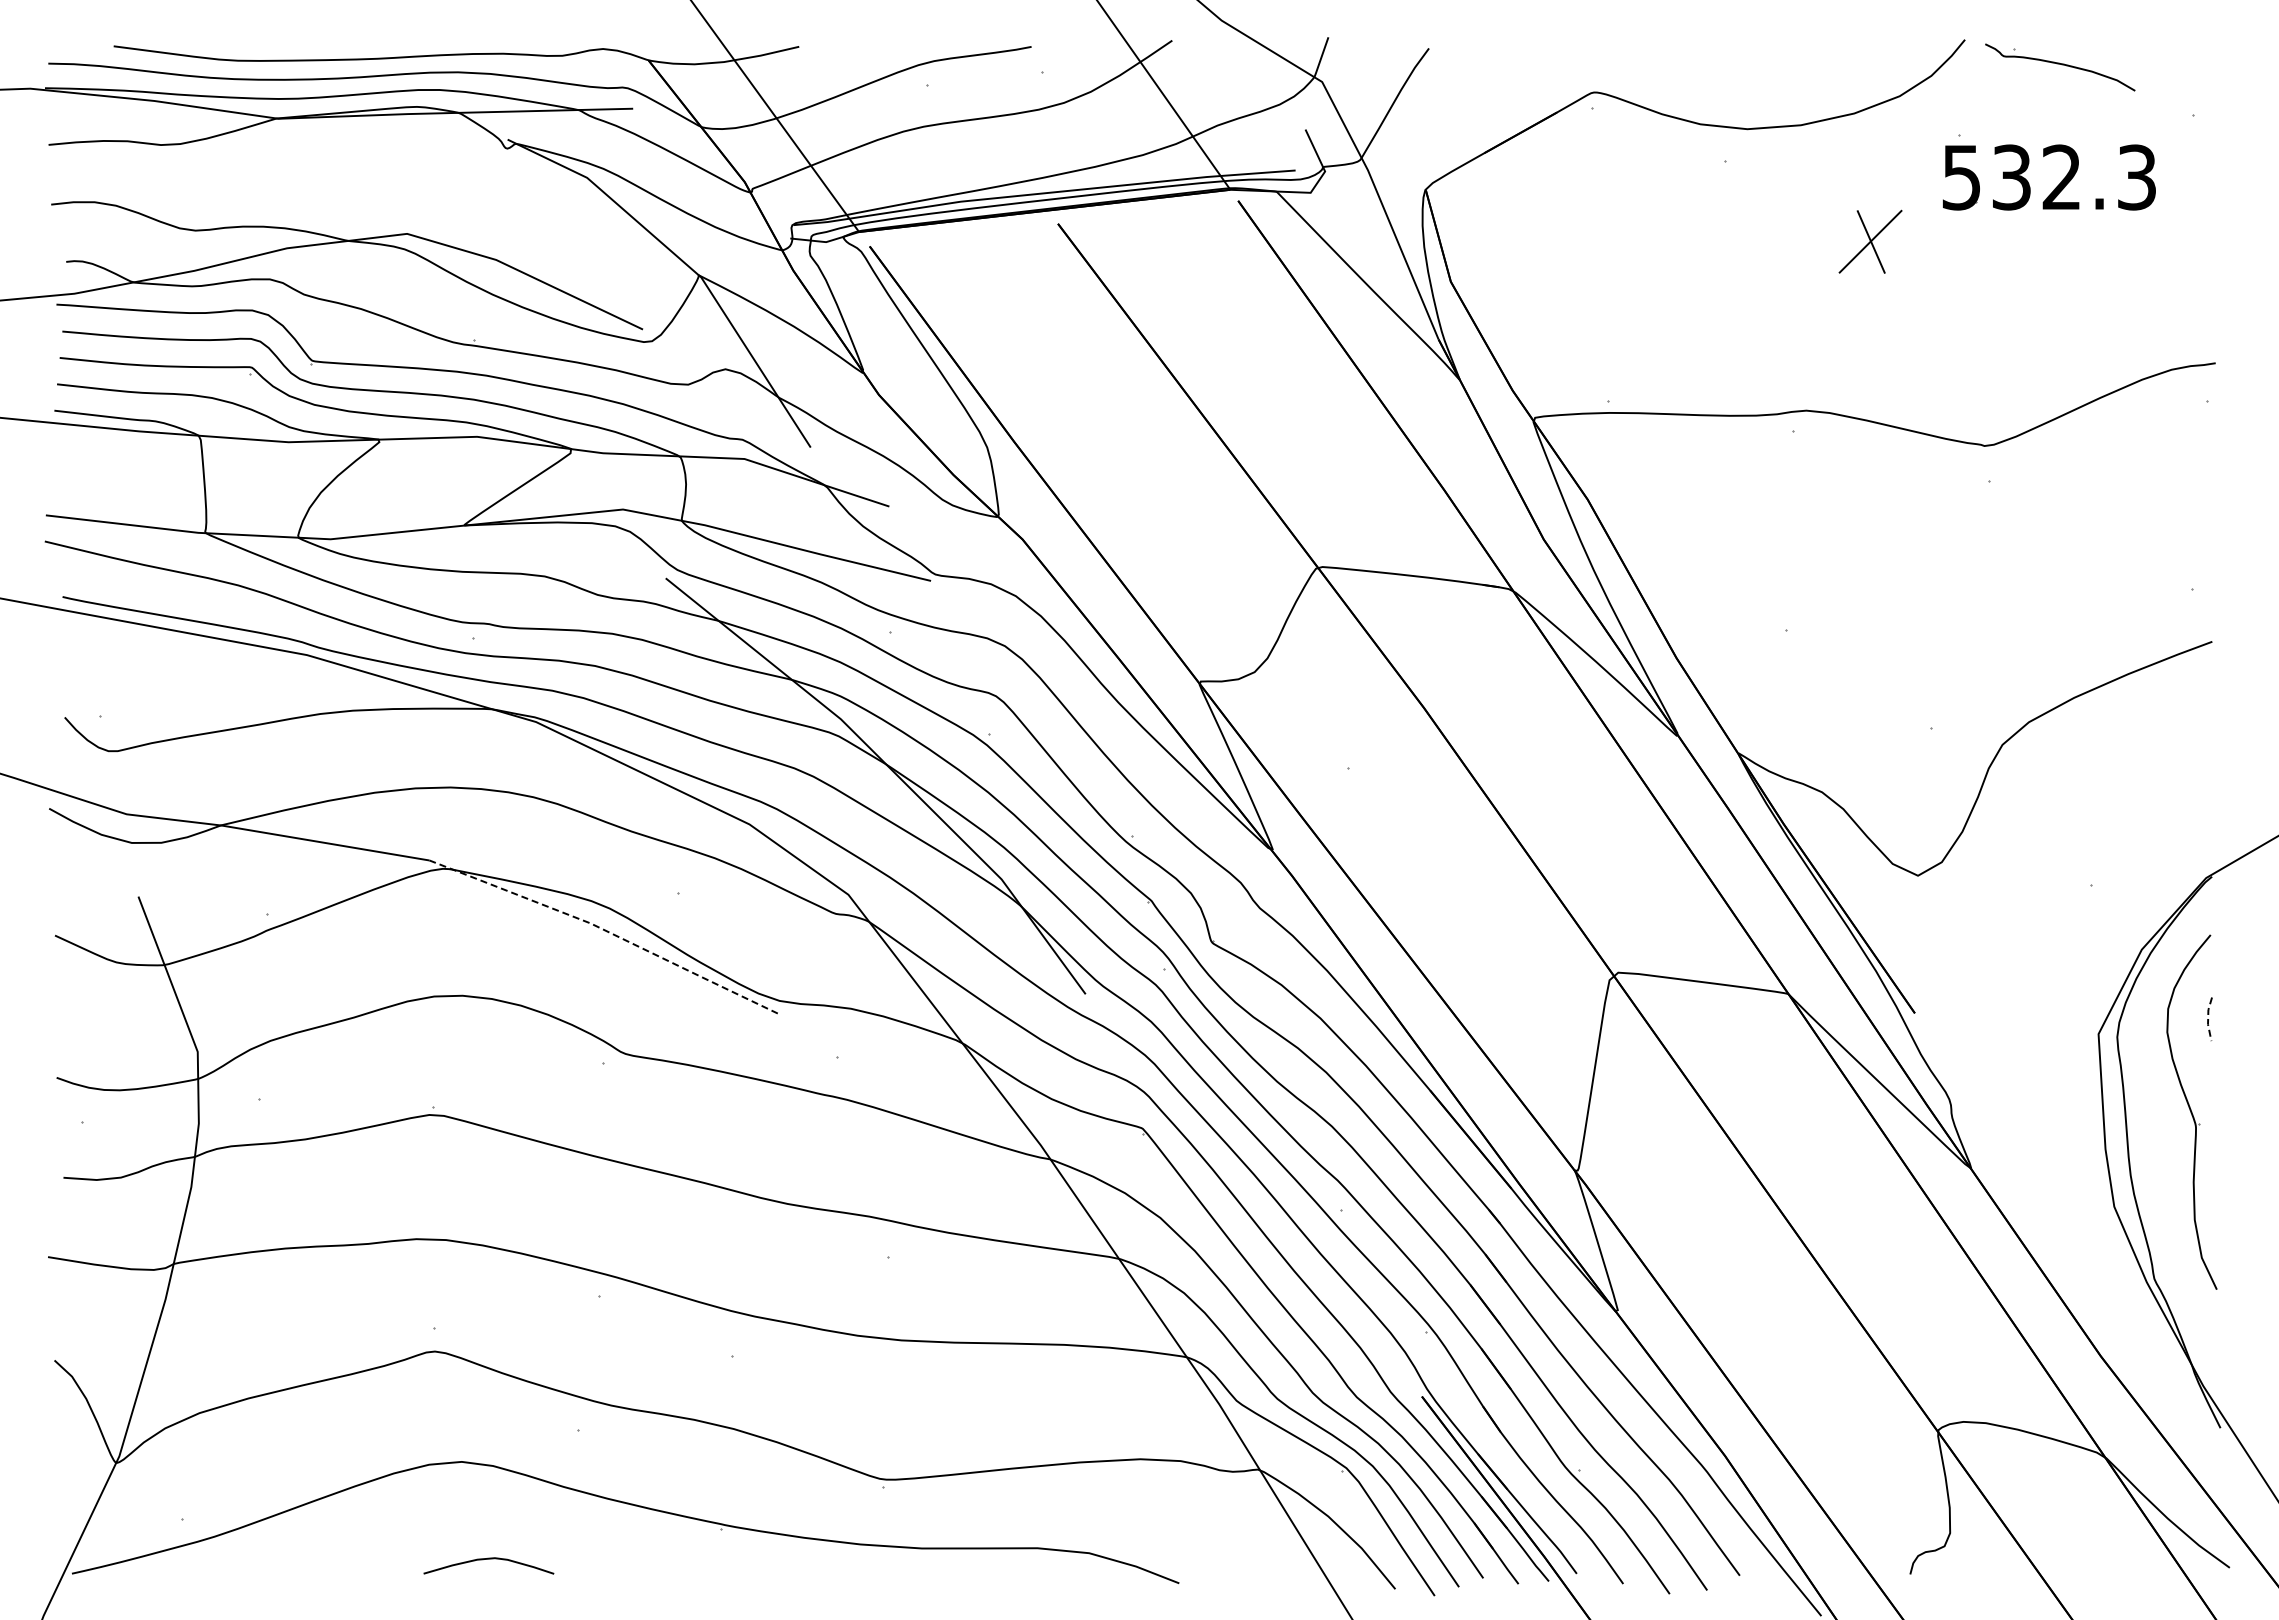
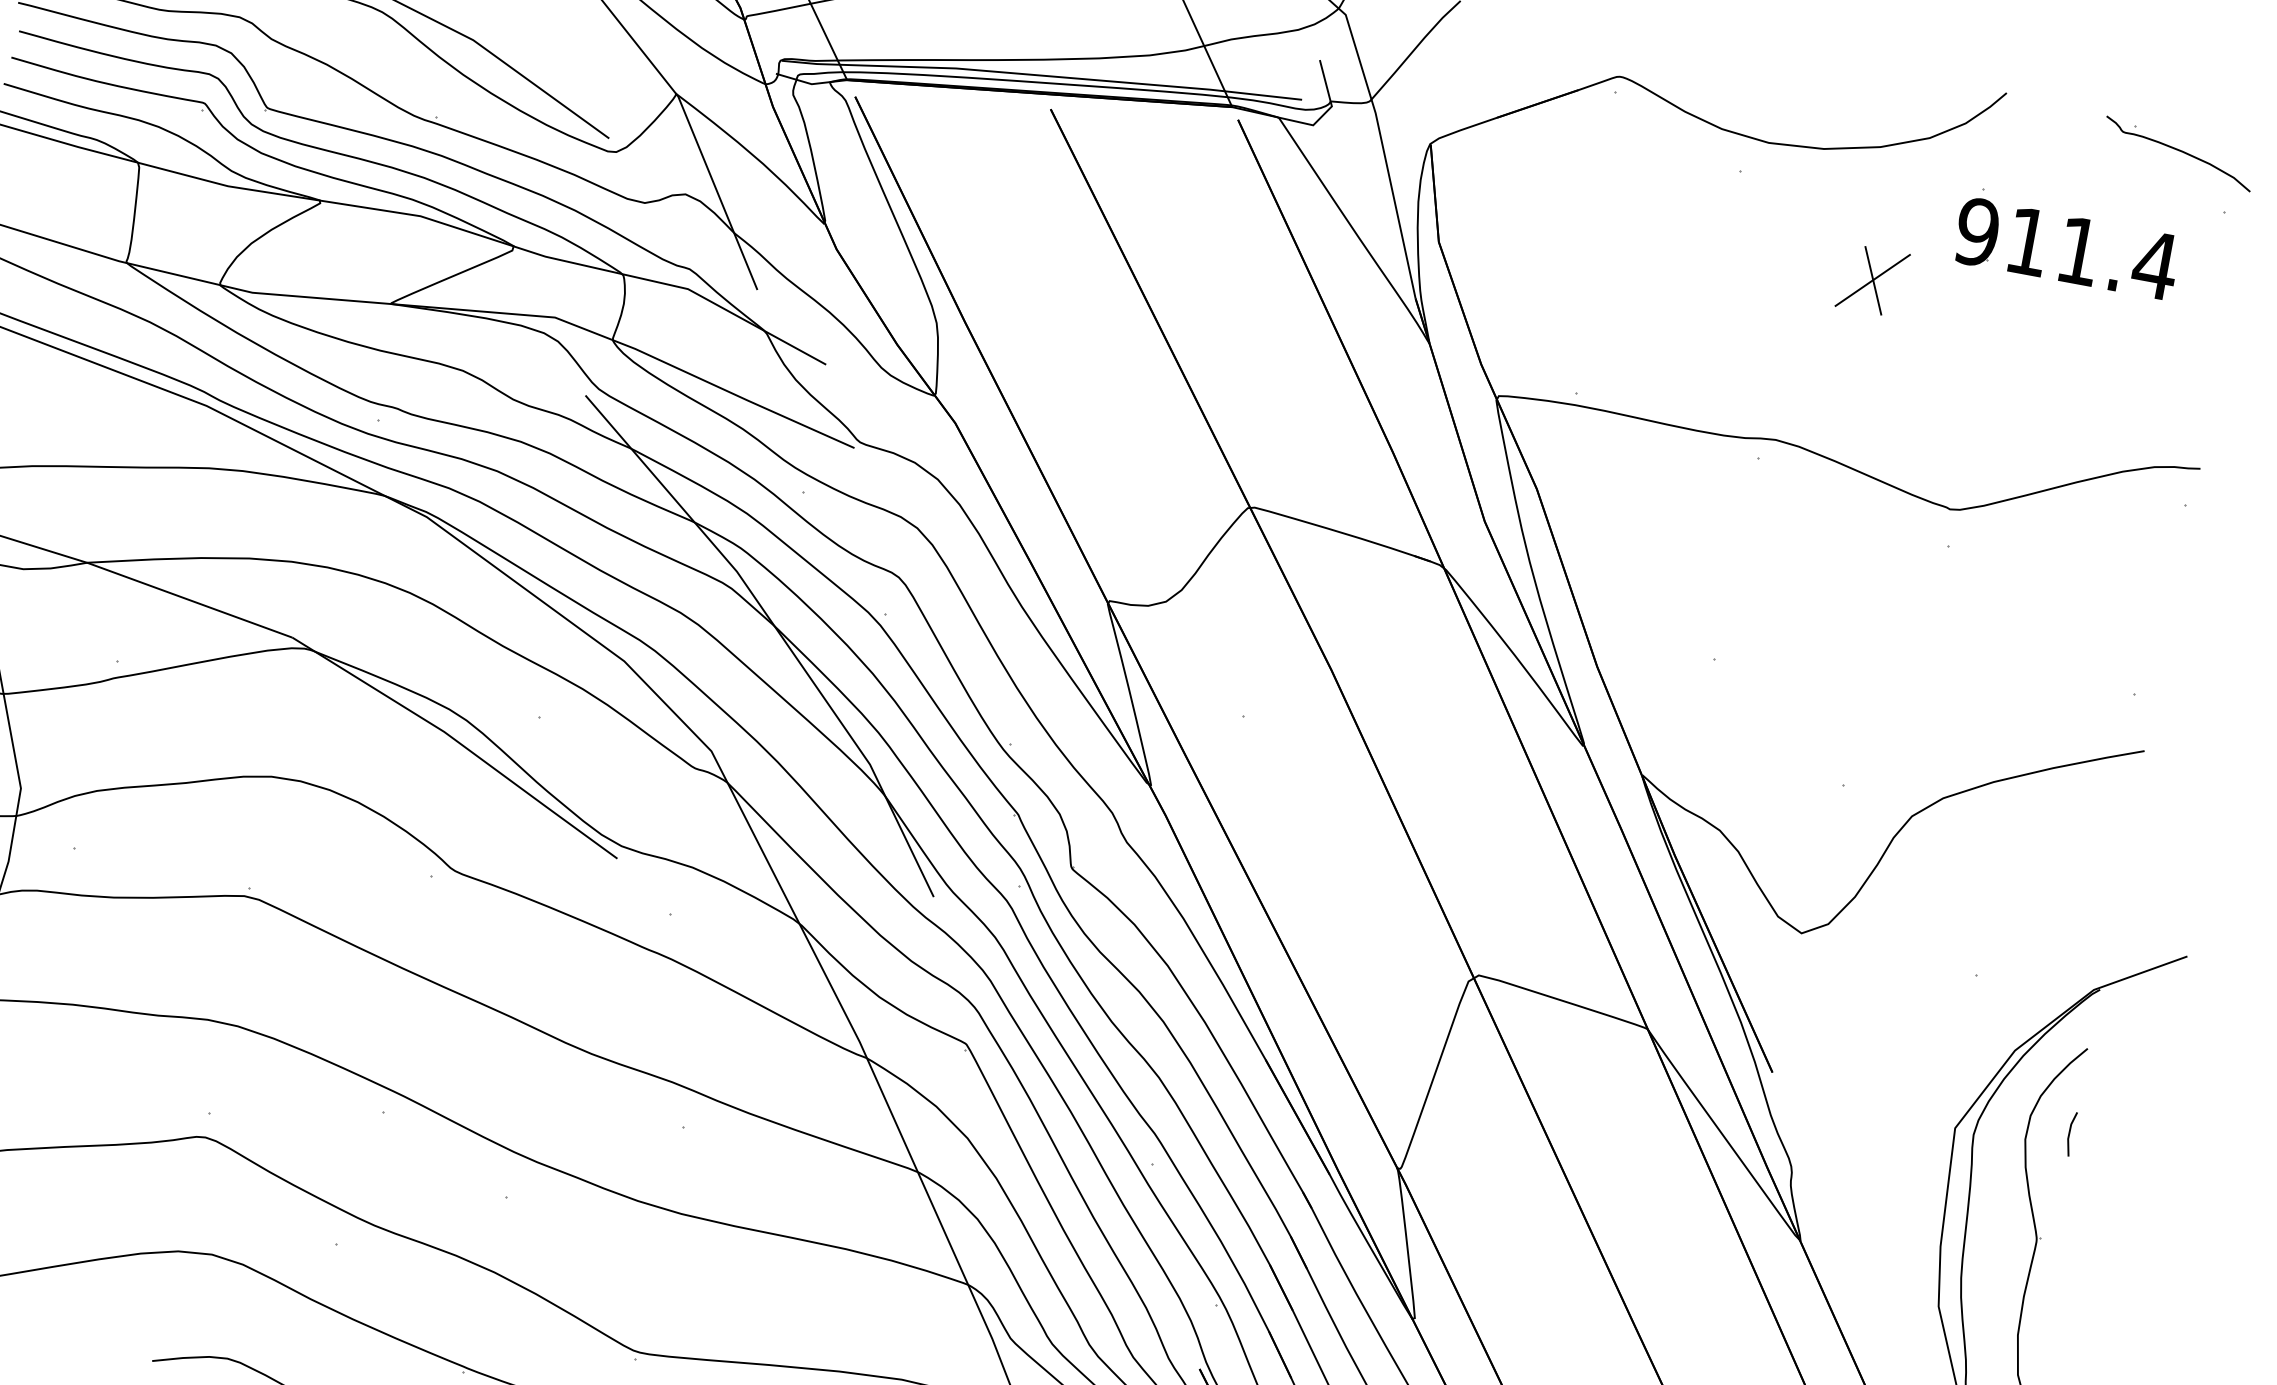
part: (2060, 67) -> (2178, 154), moved
text: (2049, 177) -> (2066, 248), 532.3 -> 911.4
line: (605, 930) -> (458, 741), dashed -> solid
line: (2208, 1019) -> (2069, 1134), dashed -> solid

